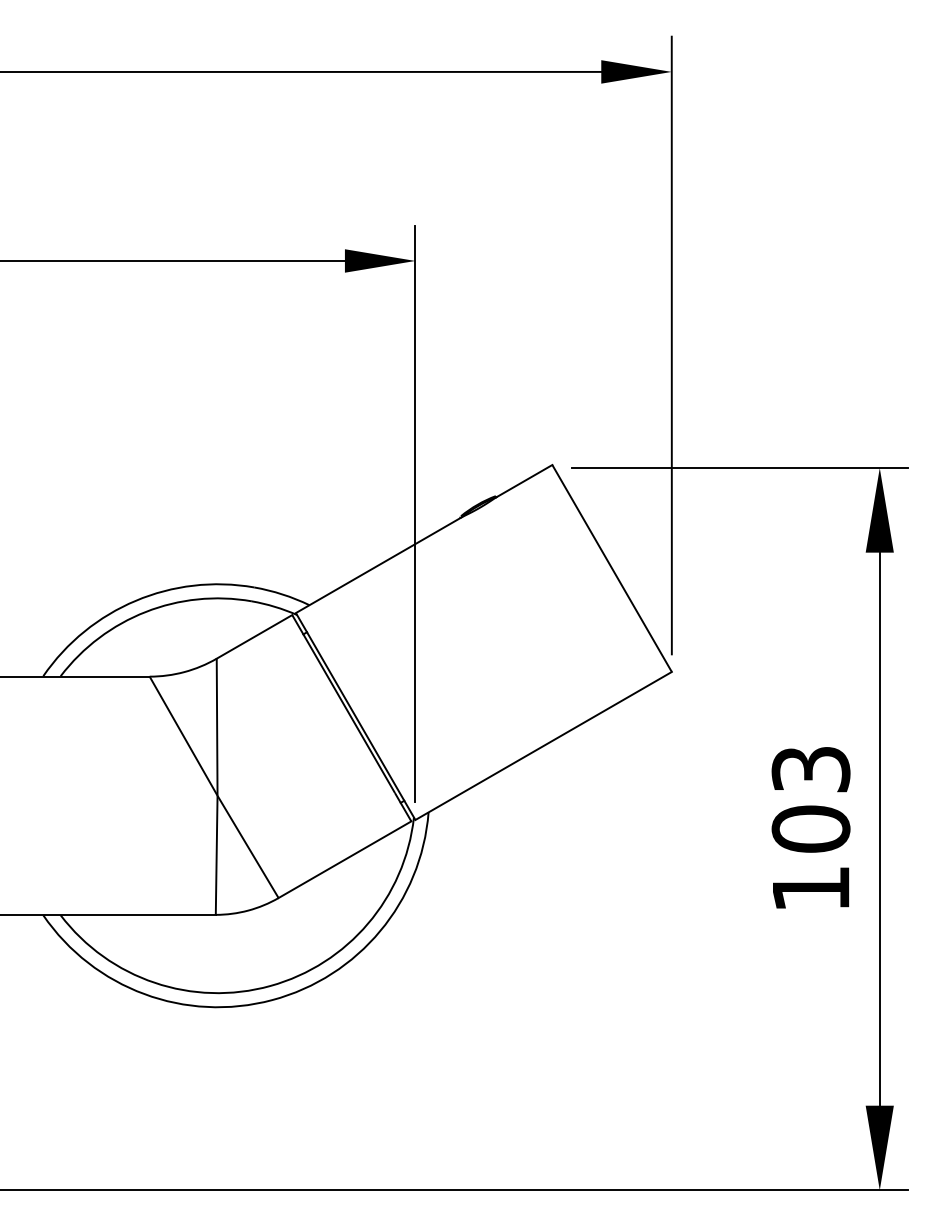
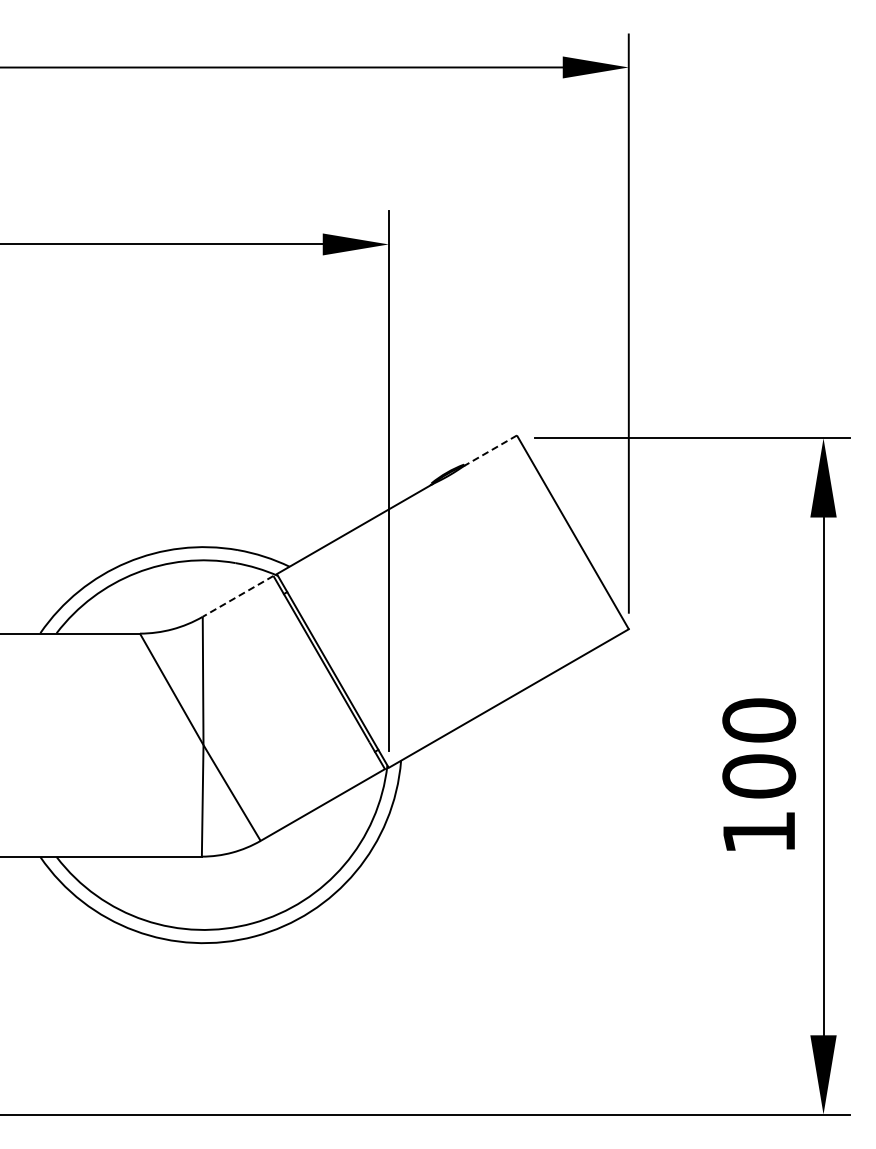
line: (524, 481) -> (490, 450), solid -> dashed
line: (254, 636) -> (238, 596), solid -> dashed
text: (811, 769) -> (759, 720), 103 -> 100

